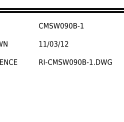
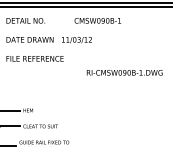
text: (60, 25) -> (97, 20), moved
text: (53, 44) -> (76, 40), moved
text: (75, 61) -> (124, 72), moved

